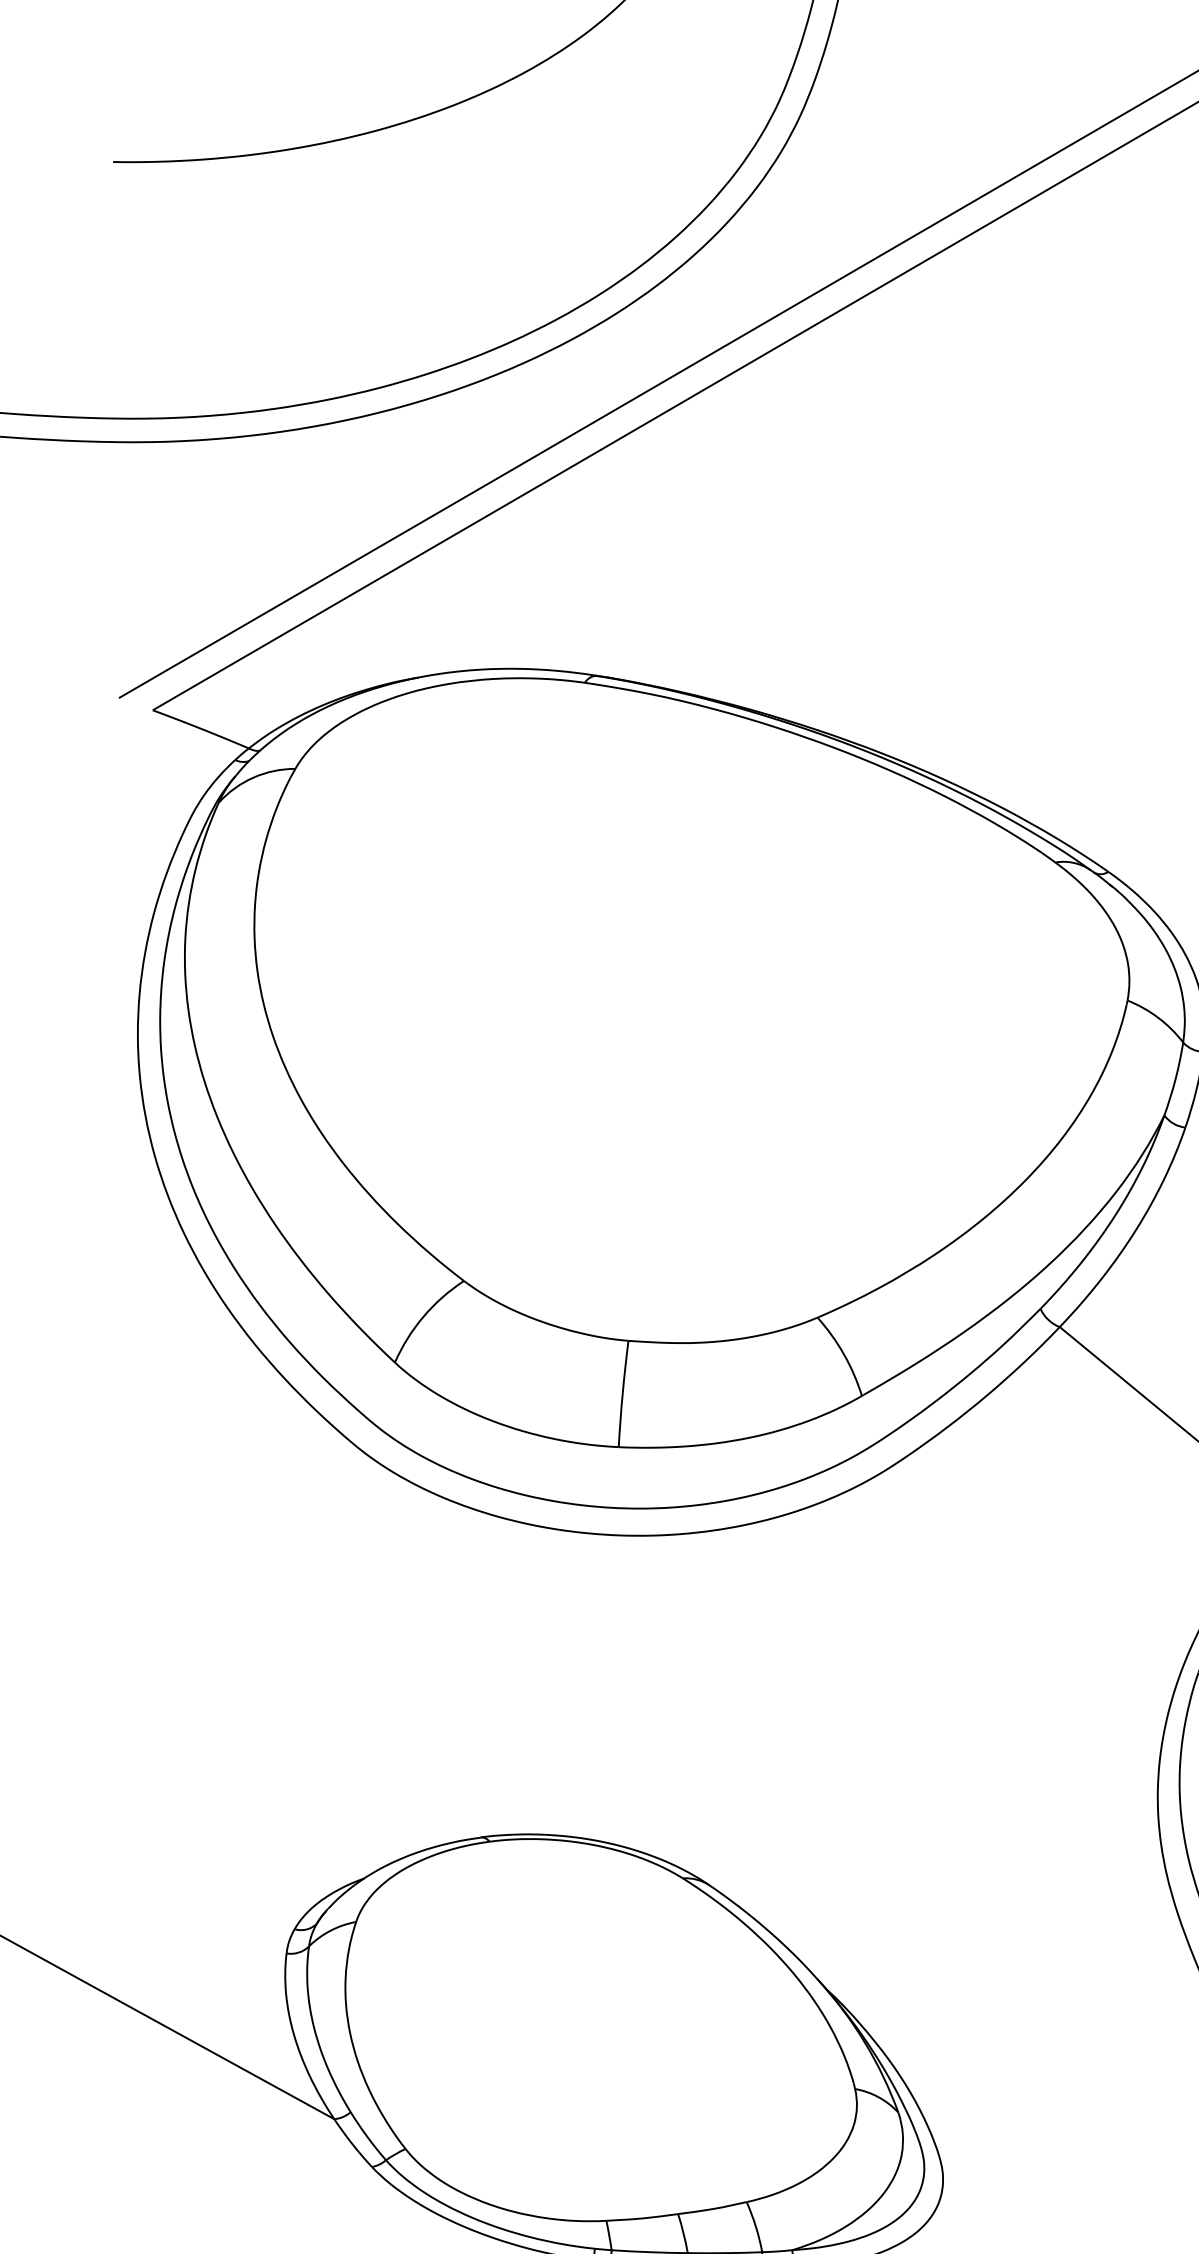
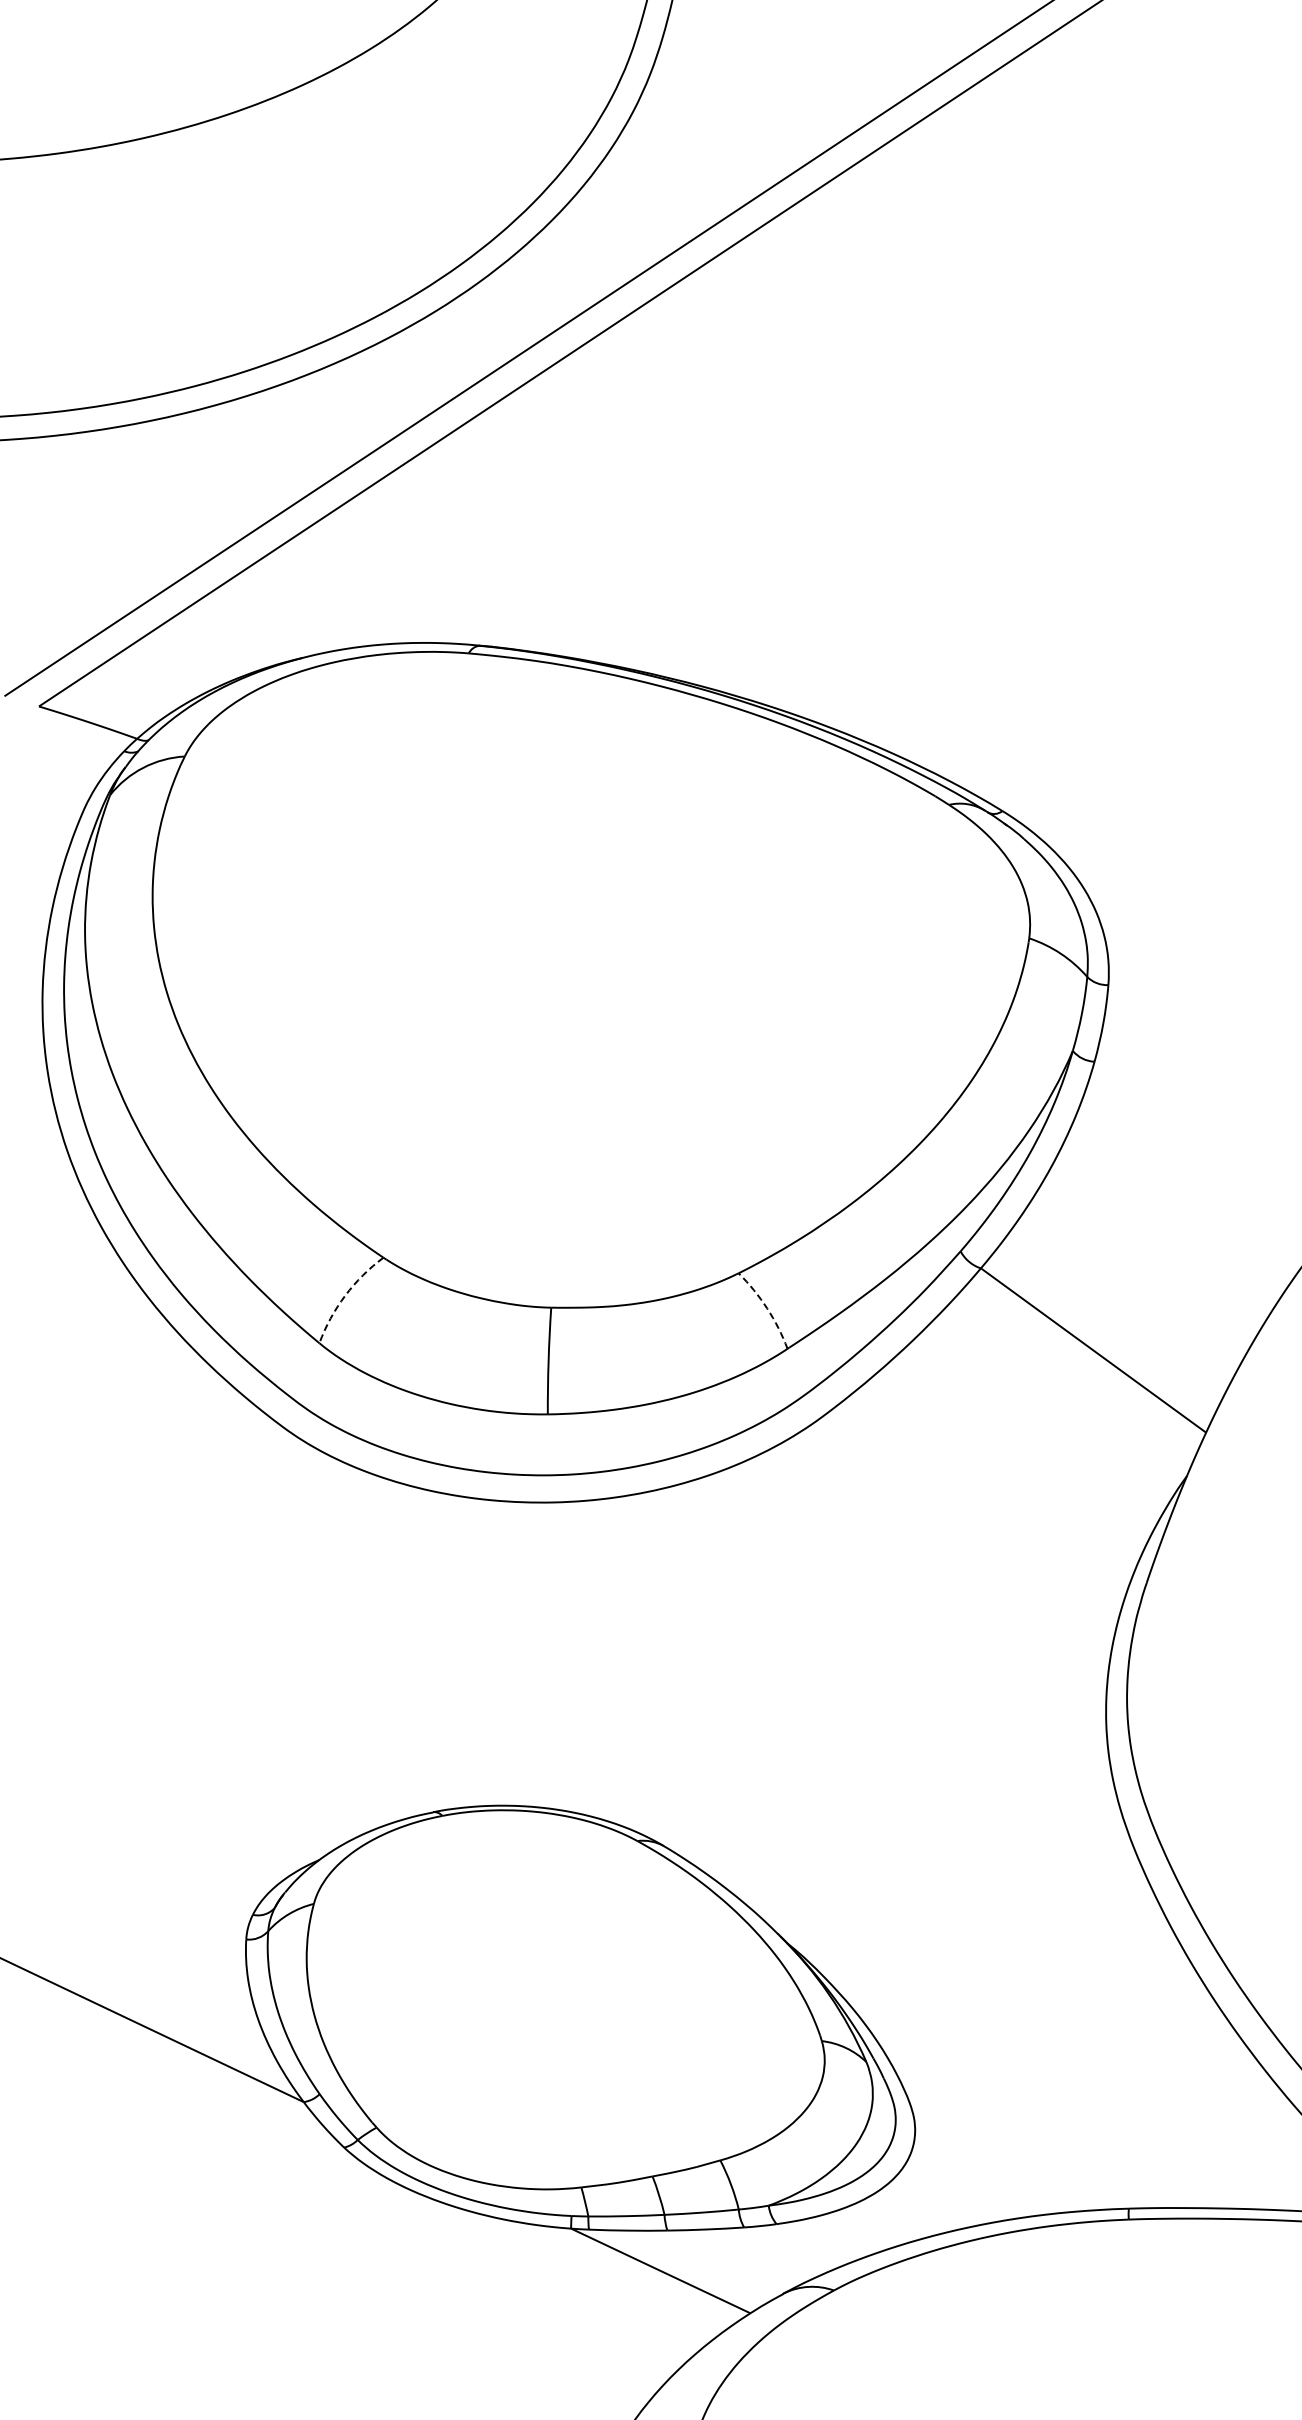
arc: (423, 1316) -> (345, 1295), solid -> dashed
arc: (844, 1354) -> (767, 1308), solid -> dashed

